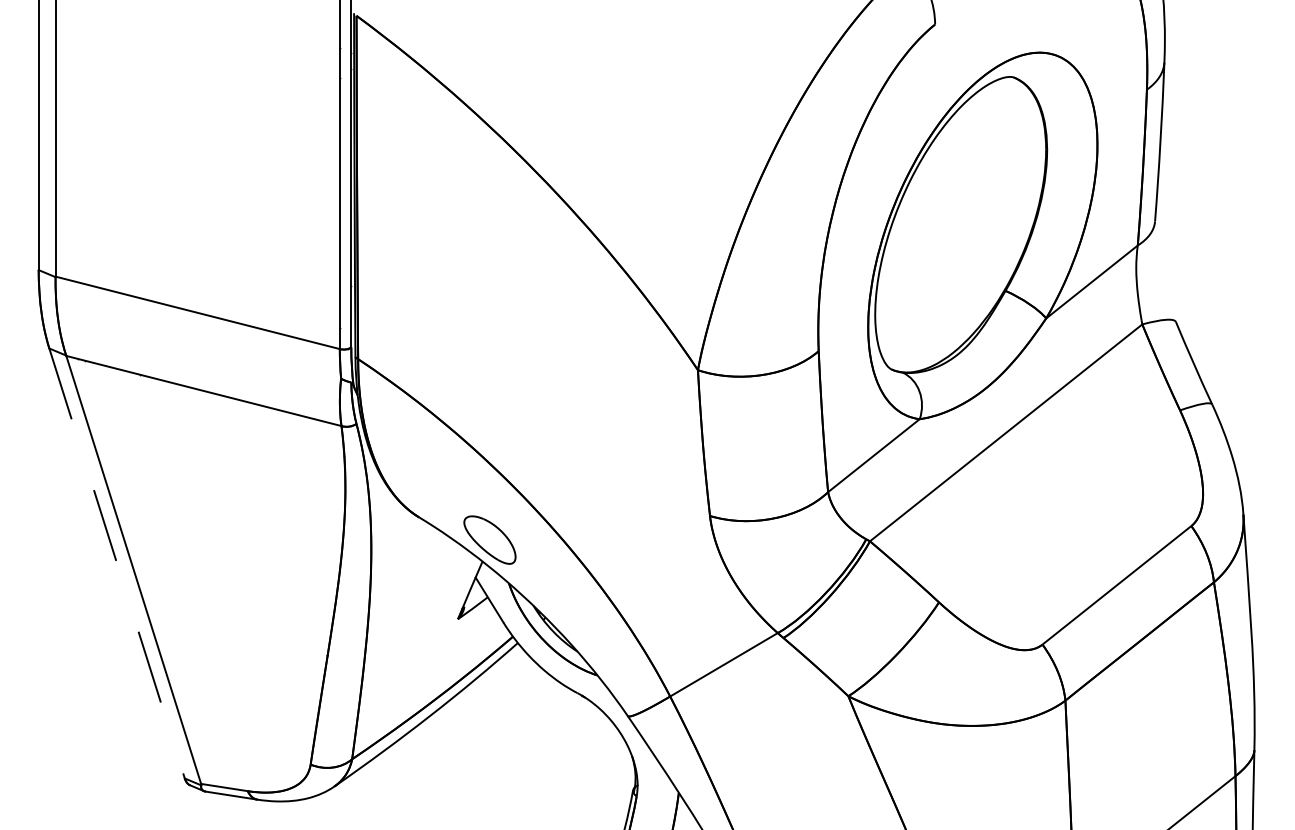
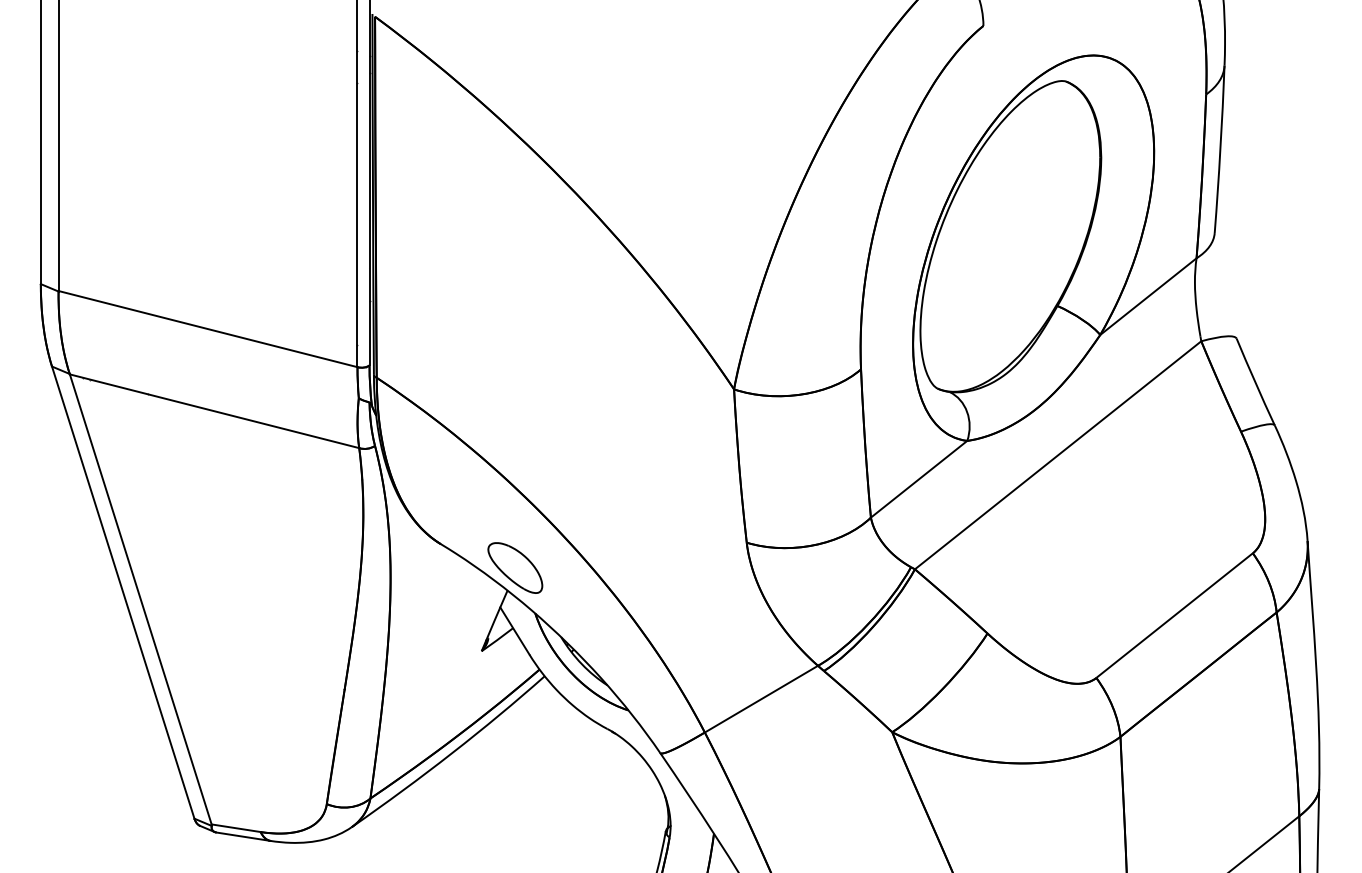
line: (117, 564) -> (123, 593), dashed -> solid

